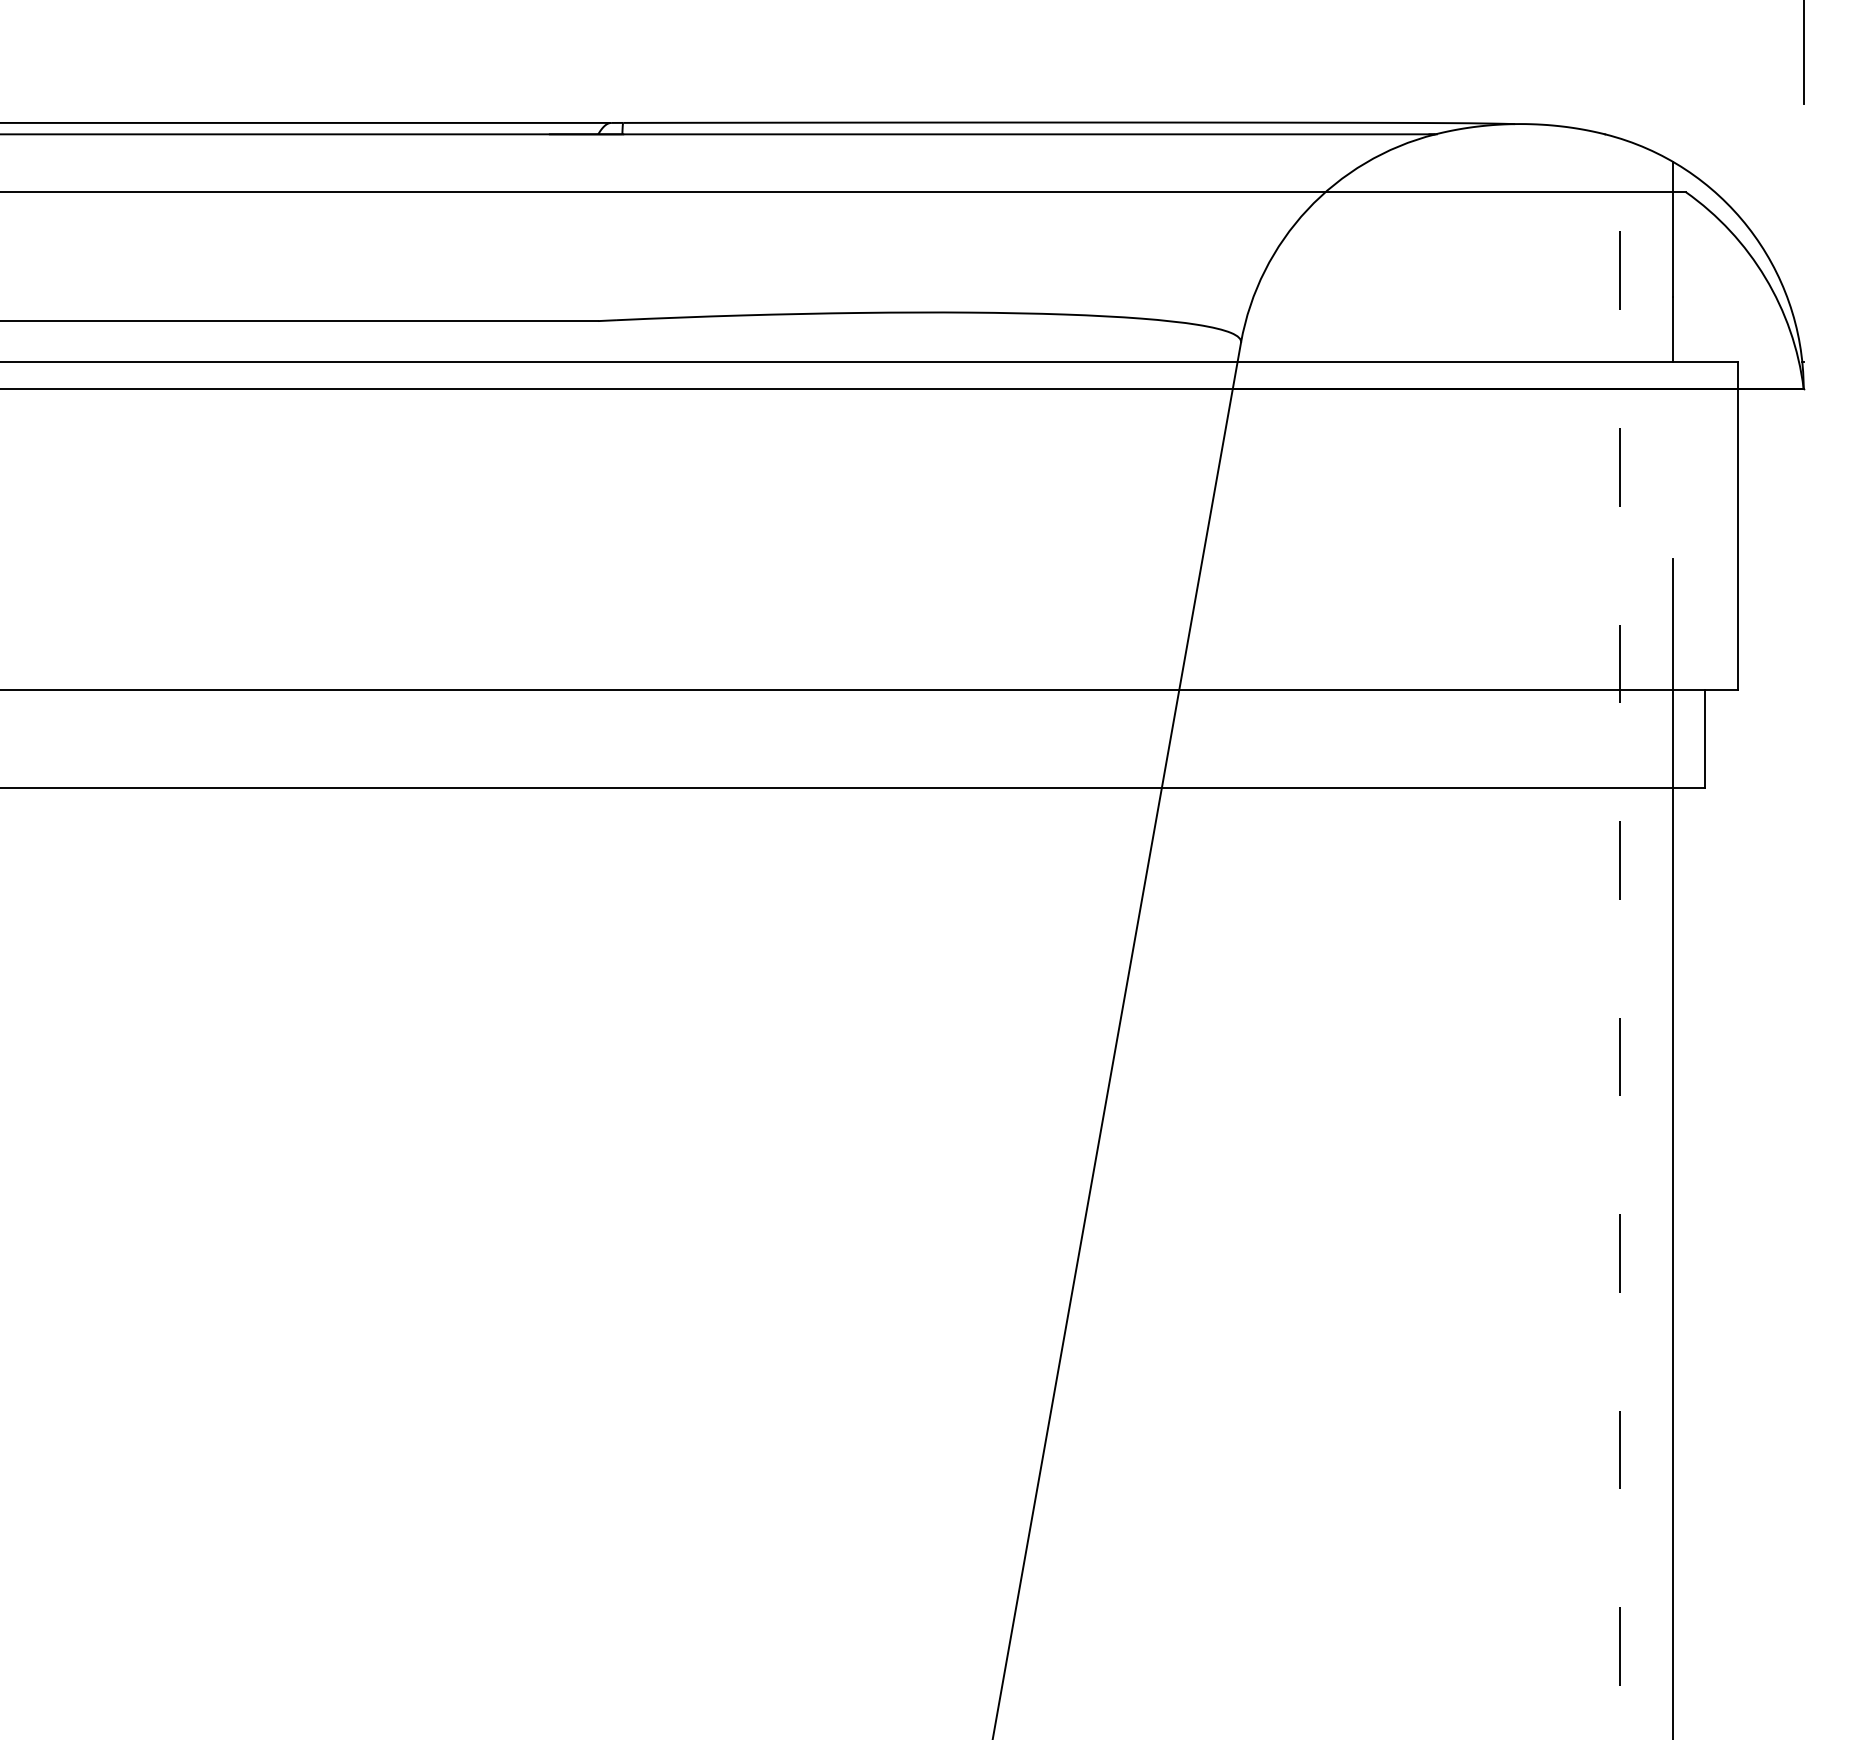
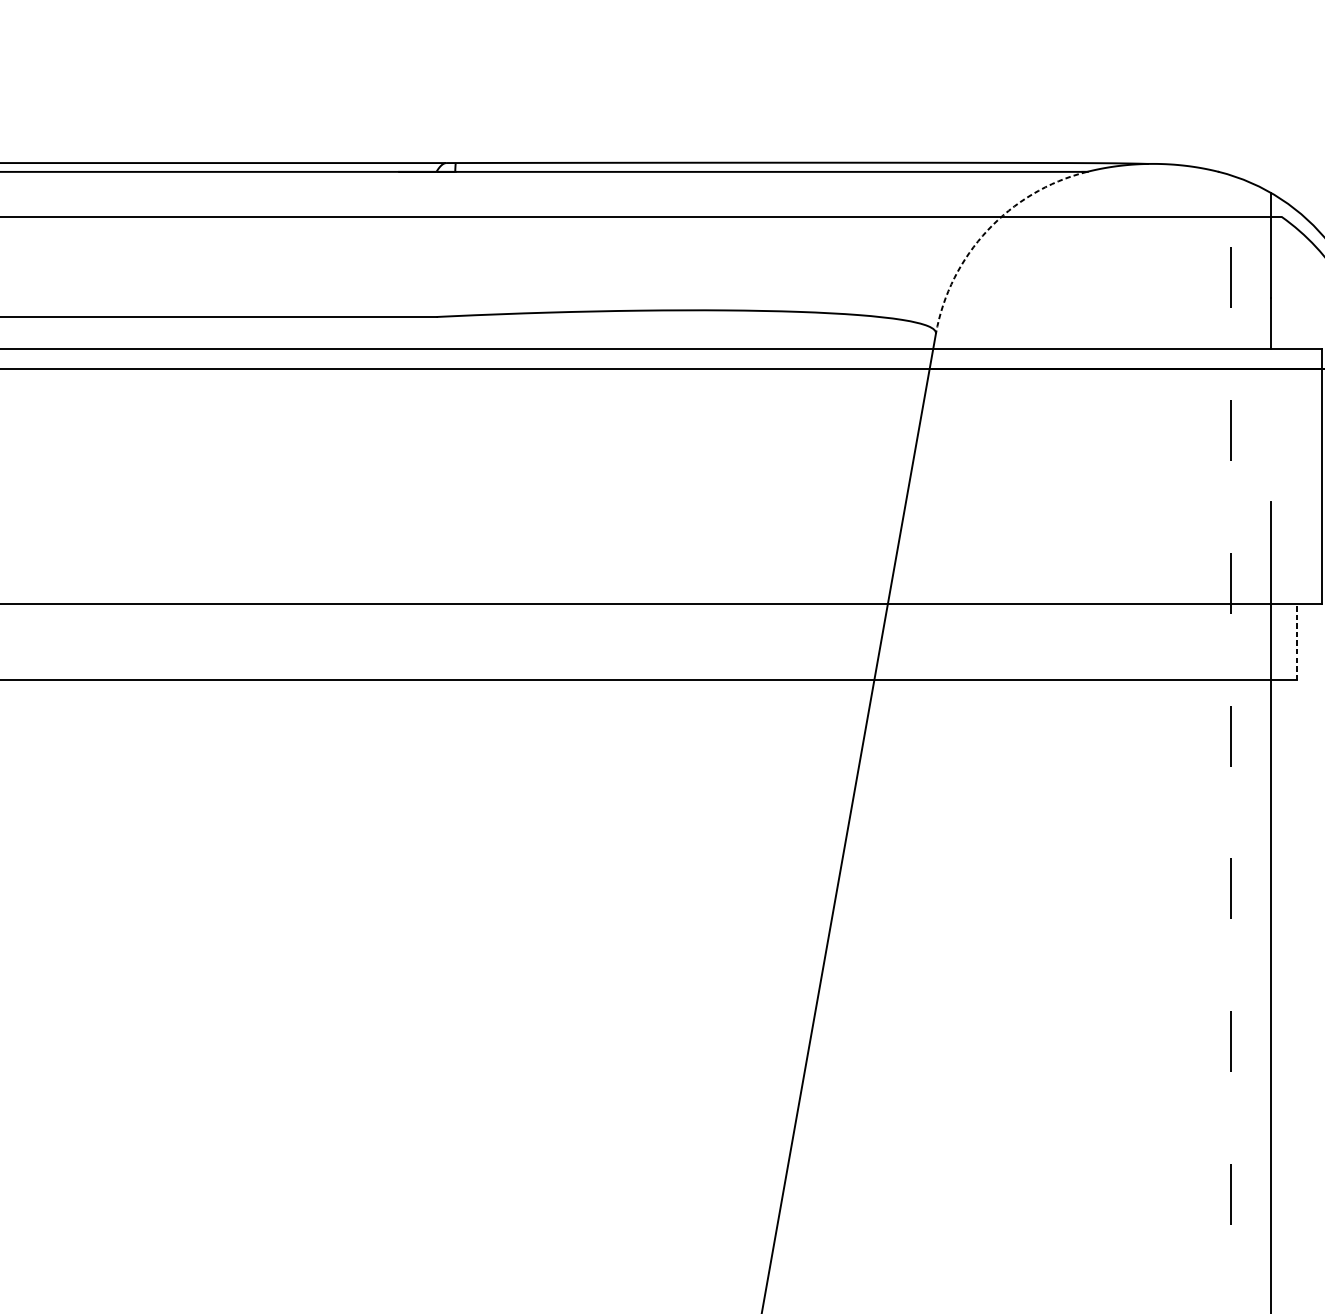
arc: (1307, 209) -> (987, 230), solid -> dashed
line: (1705, 738) -> (1296, 641), solid -> dashed

